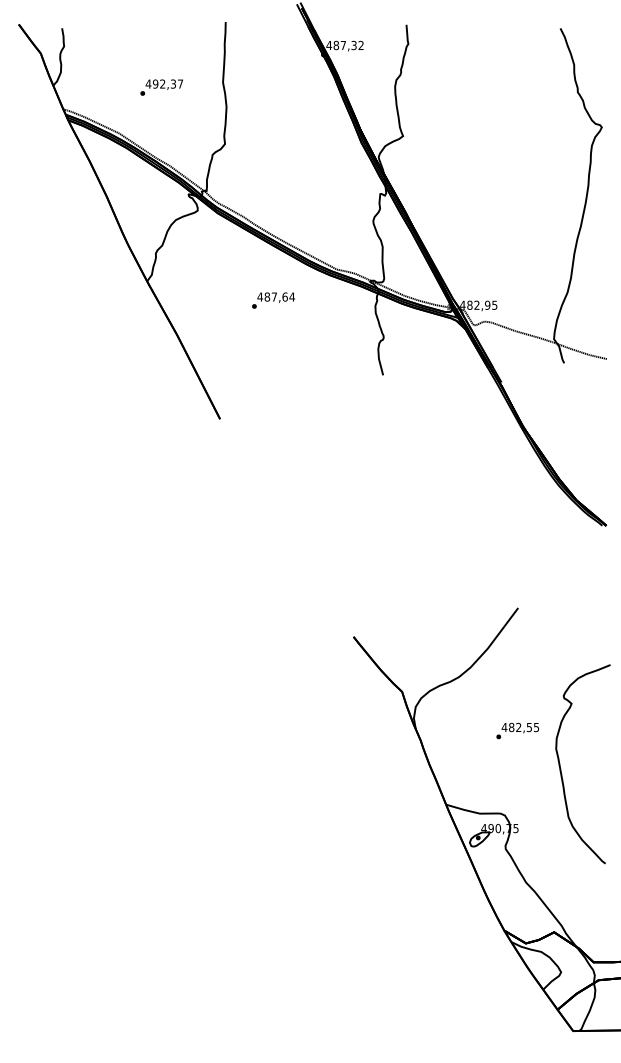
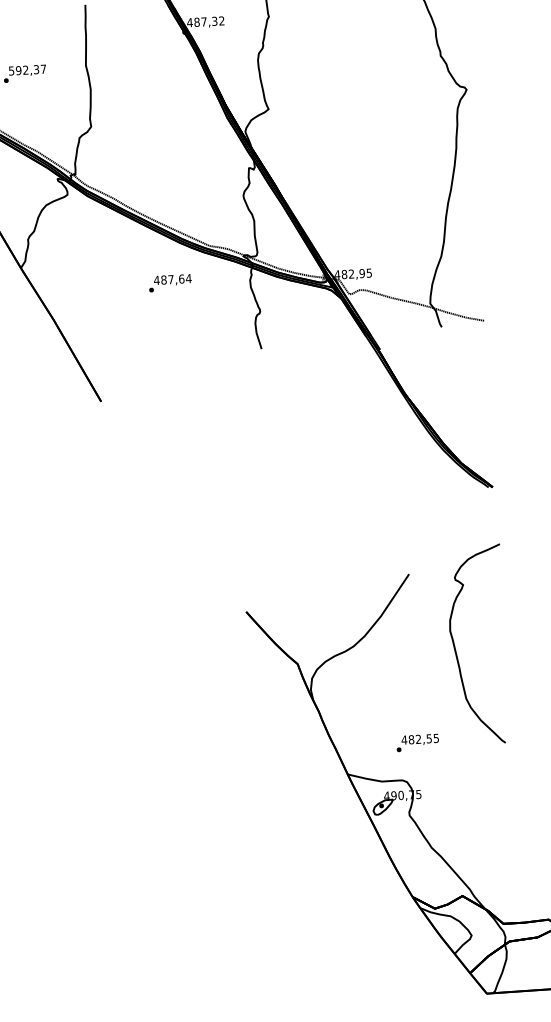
text: (148, 83) -> (11, 70), 492,37 -> 592,37
text: (273, 300) -> (170, 283), moved
text: (517, 730) -> (417, 742), moved
curve: (561, 768) -> (456, 650), moved

